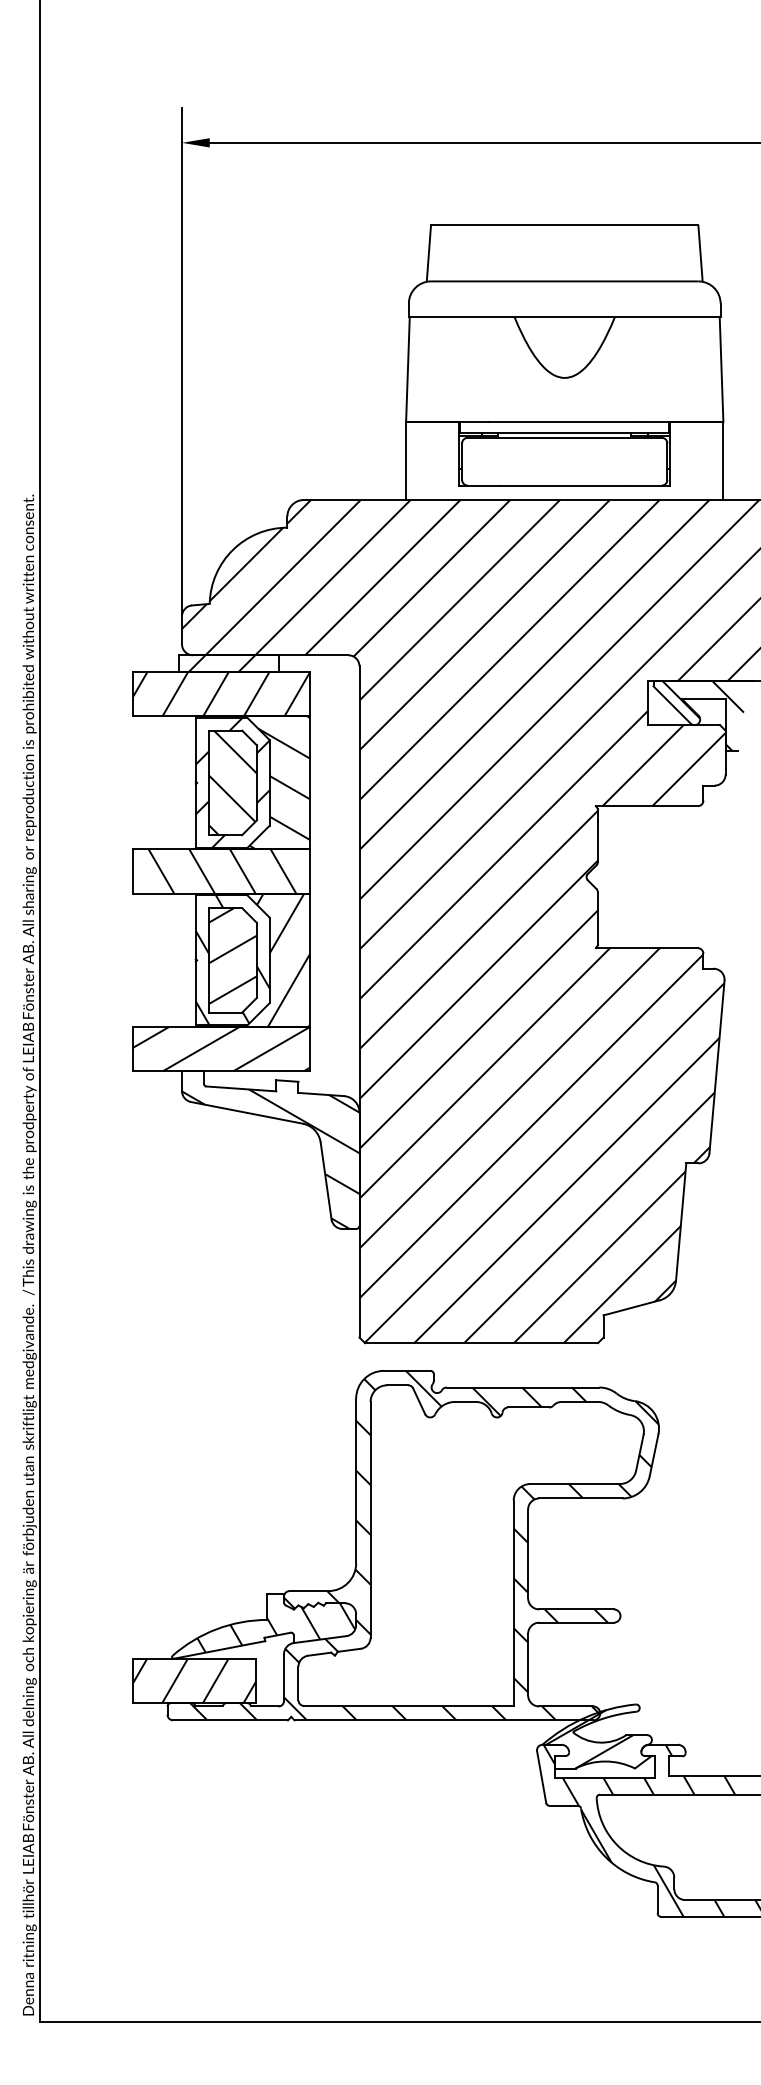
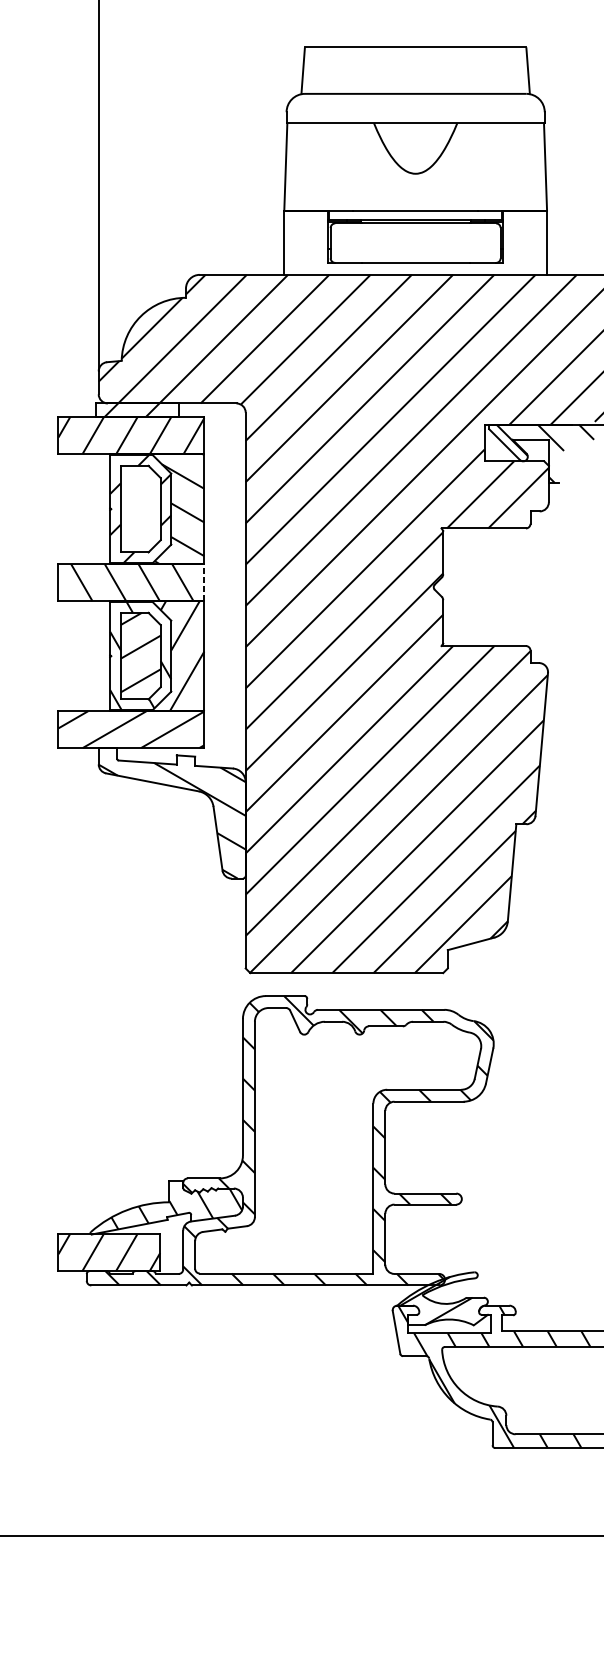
hatch: (232, 782) -> (140, 508), removed
line: (309, 871) -> (204, 582), solid -> dashed

